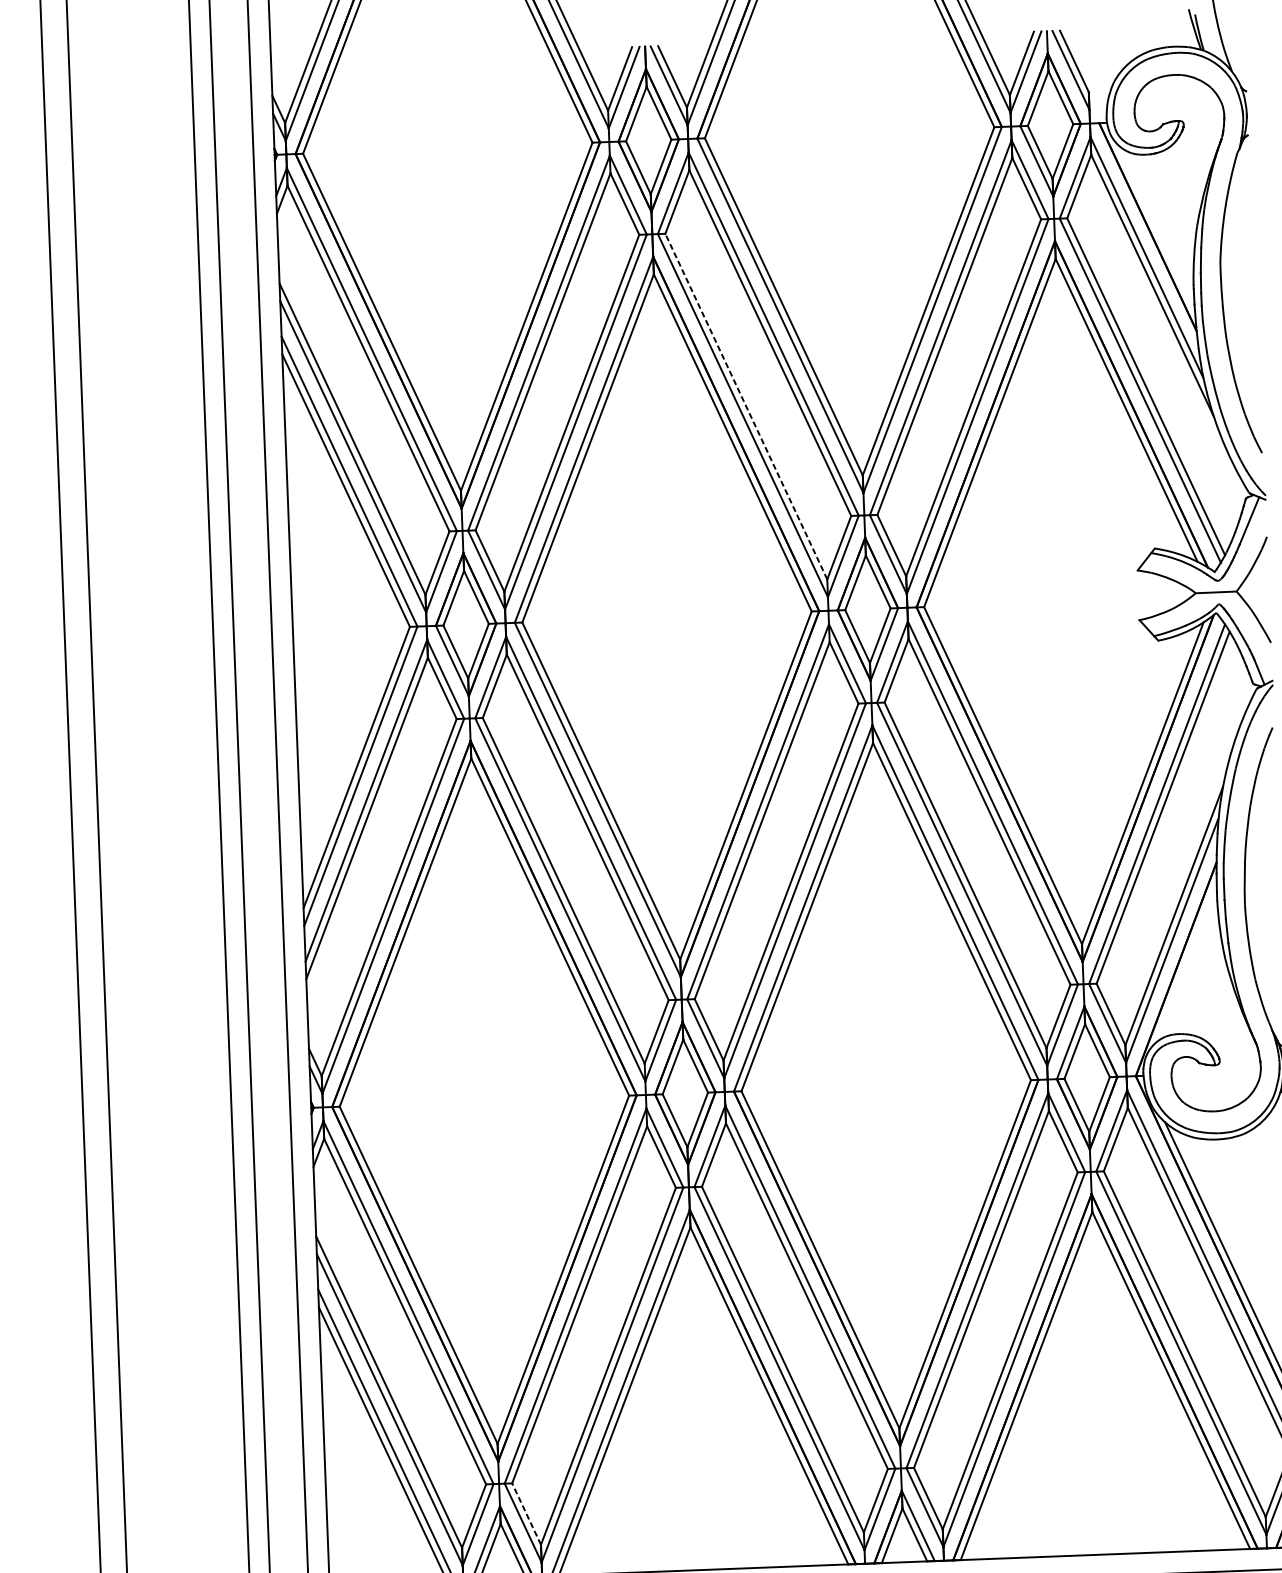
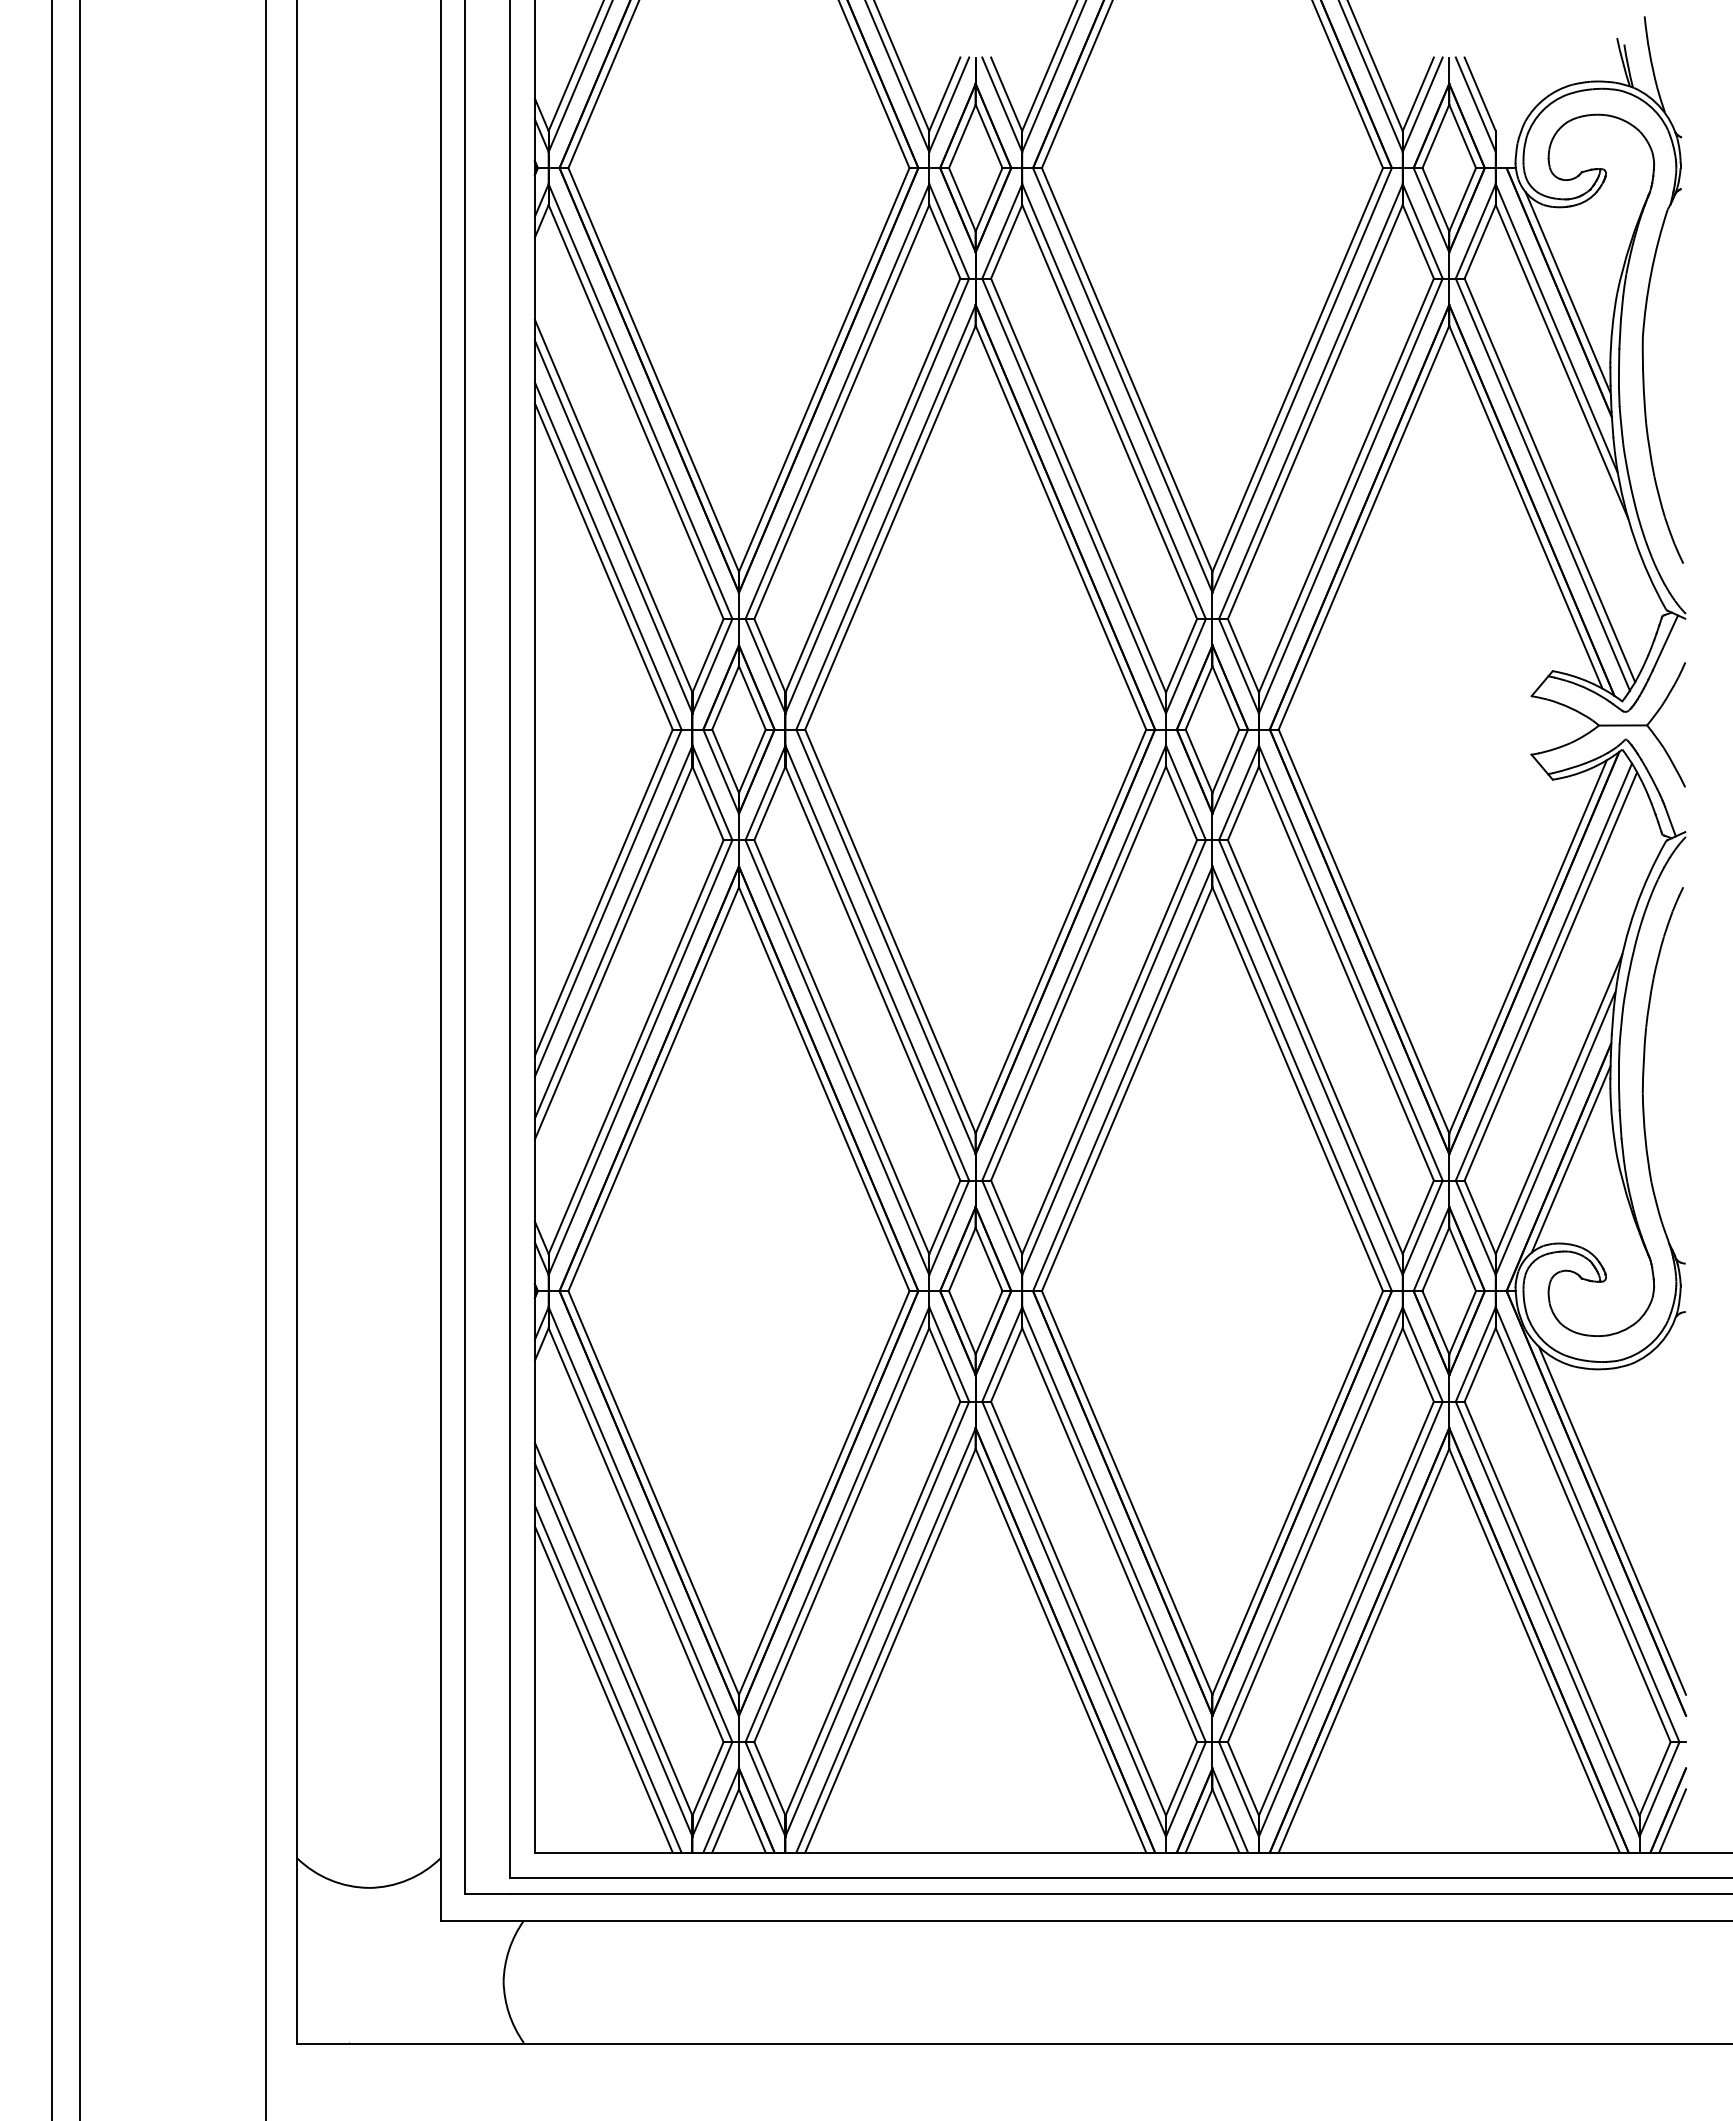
line: (1154, 226) -> (1567, 292), added
line: (746, 406) -> (1078, 485), dashed -> solid
line: (1185, 962) -> (1570, 1159), added
line: (526, 1513) -> (769, 1778), dashed -> solid

